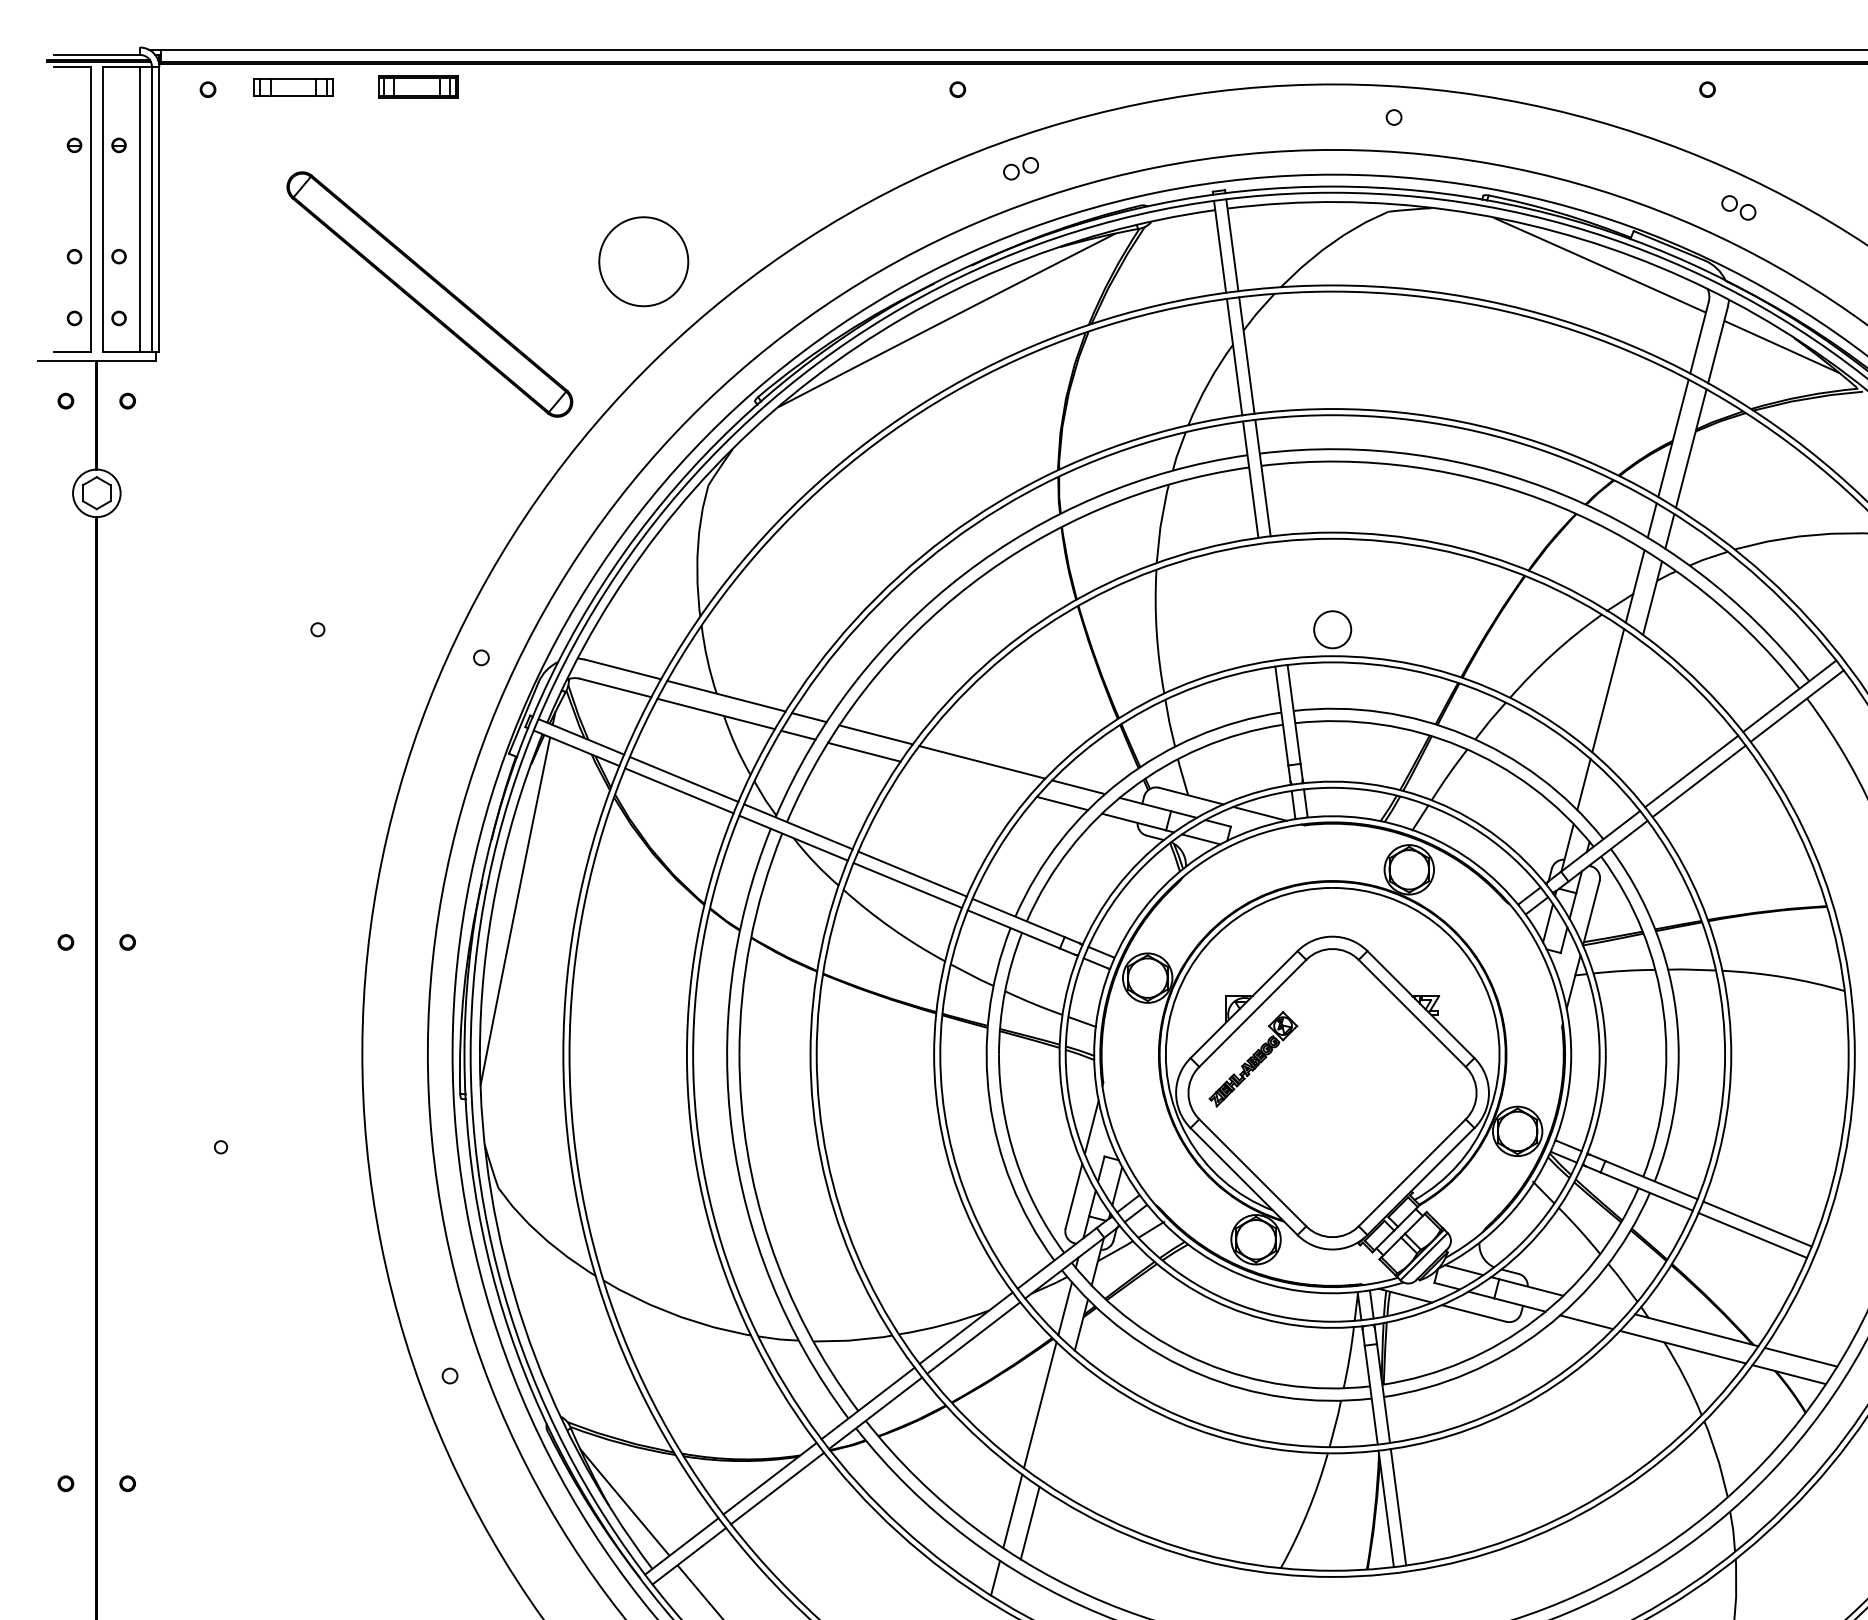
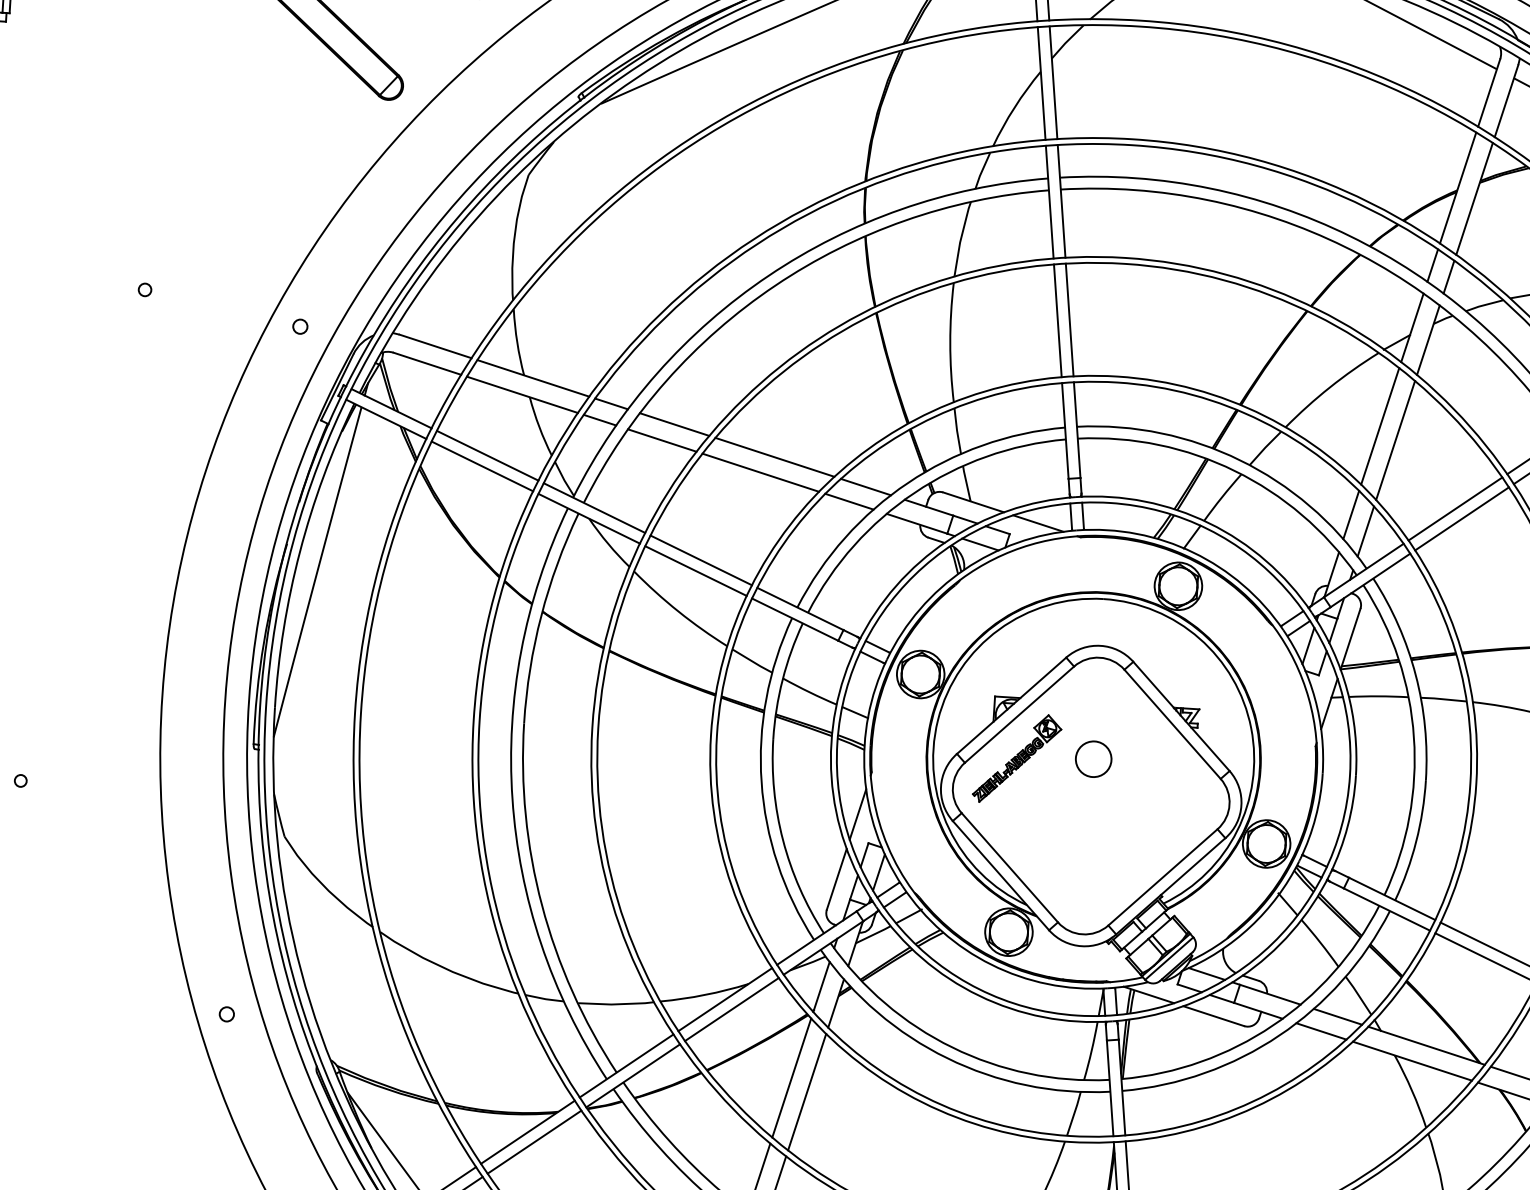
line: (1278, 600) -> (1069, 319), added
line: (1266, 602) -> (1057, 321), added
circle: (1332, 629) -> (1093, 758), moved
line: (1624, 704) -> (1395, 440), added
line: (968, 779) -> (760, 472), added
line: (1600, 800) -> (1366, 531), added
line: (1602, 1305) -> (1337, 1016), added
line: (1057, 1418) -> (807, 1091), added

